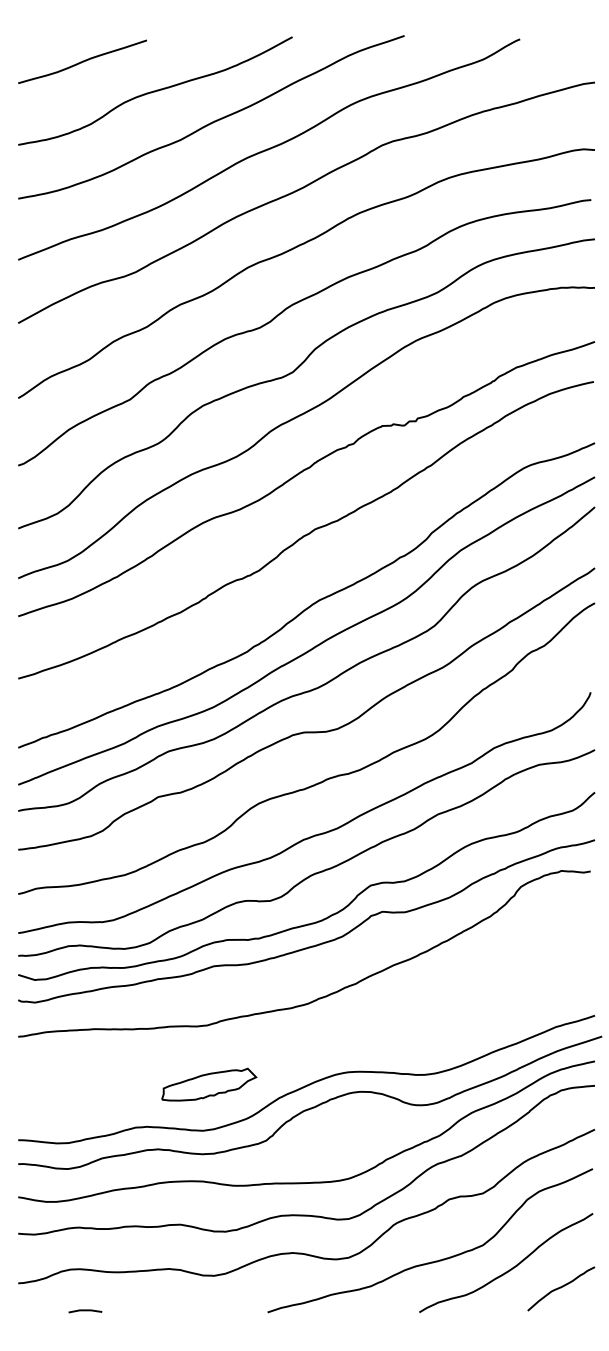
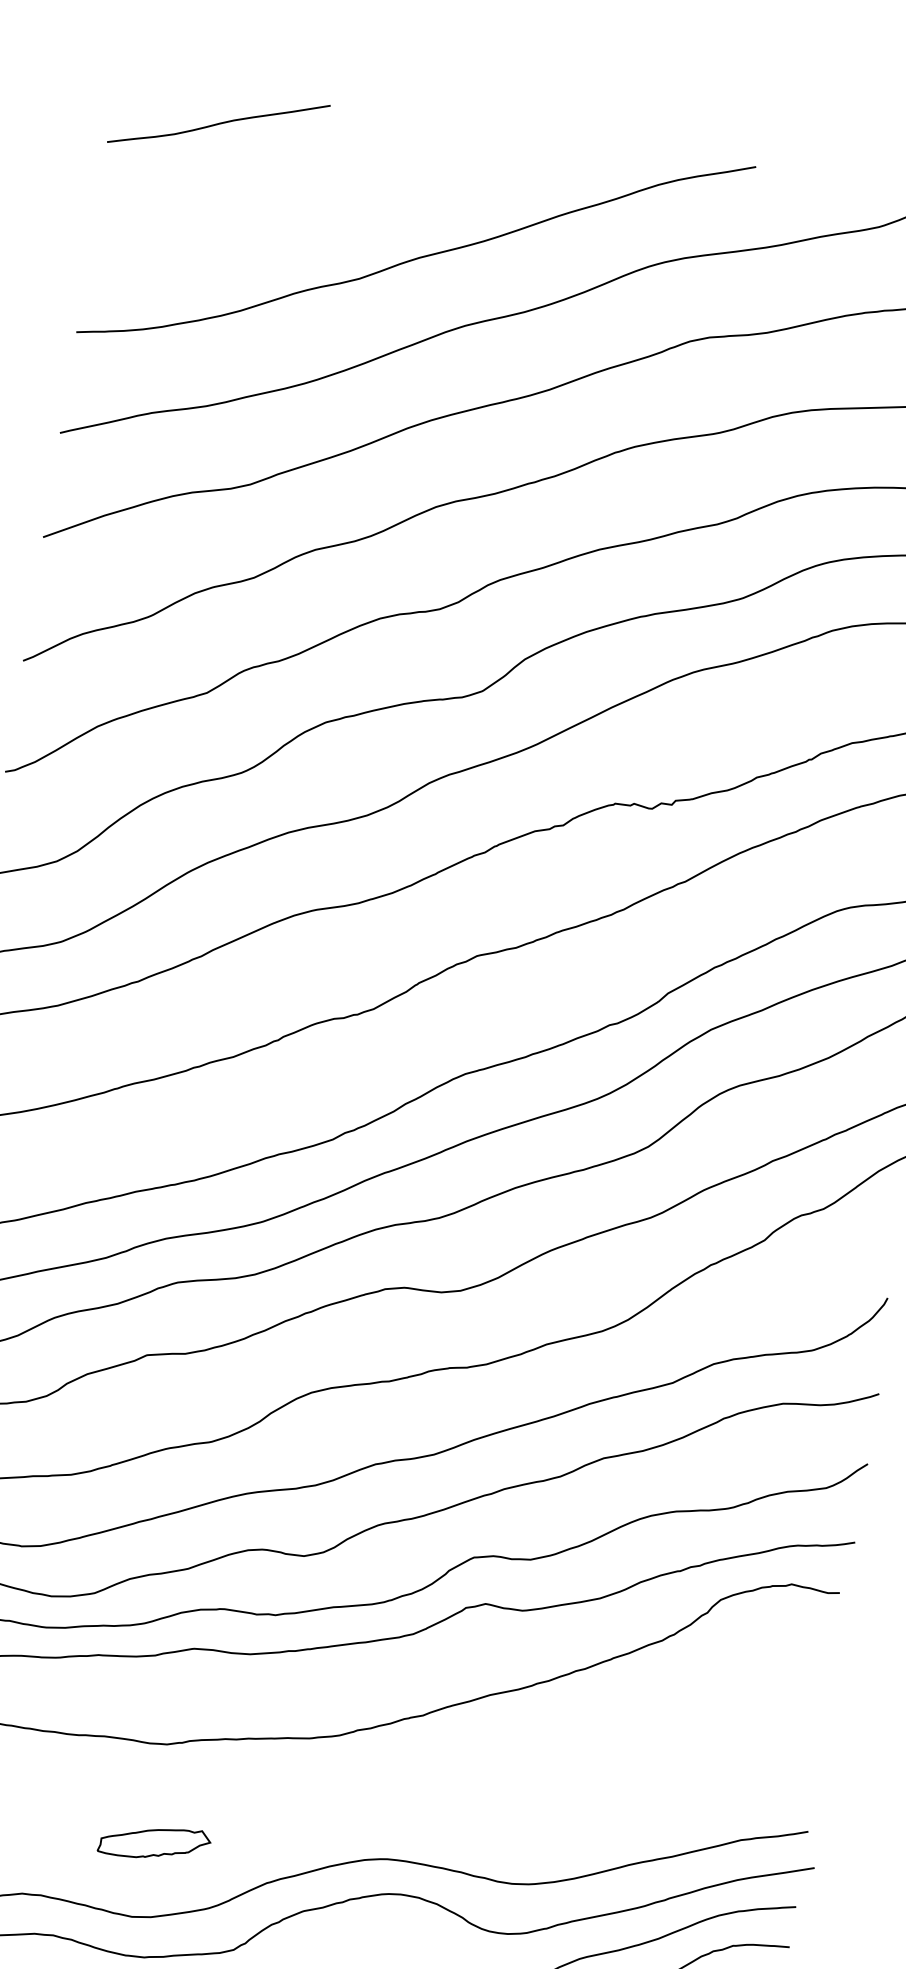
curve: (155, 90) -> (331, 190), removed
part: (209, 1084) -> (155, 1842), size x0.7

